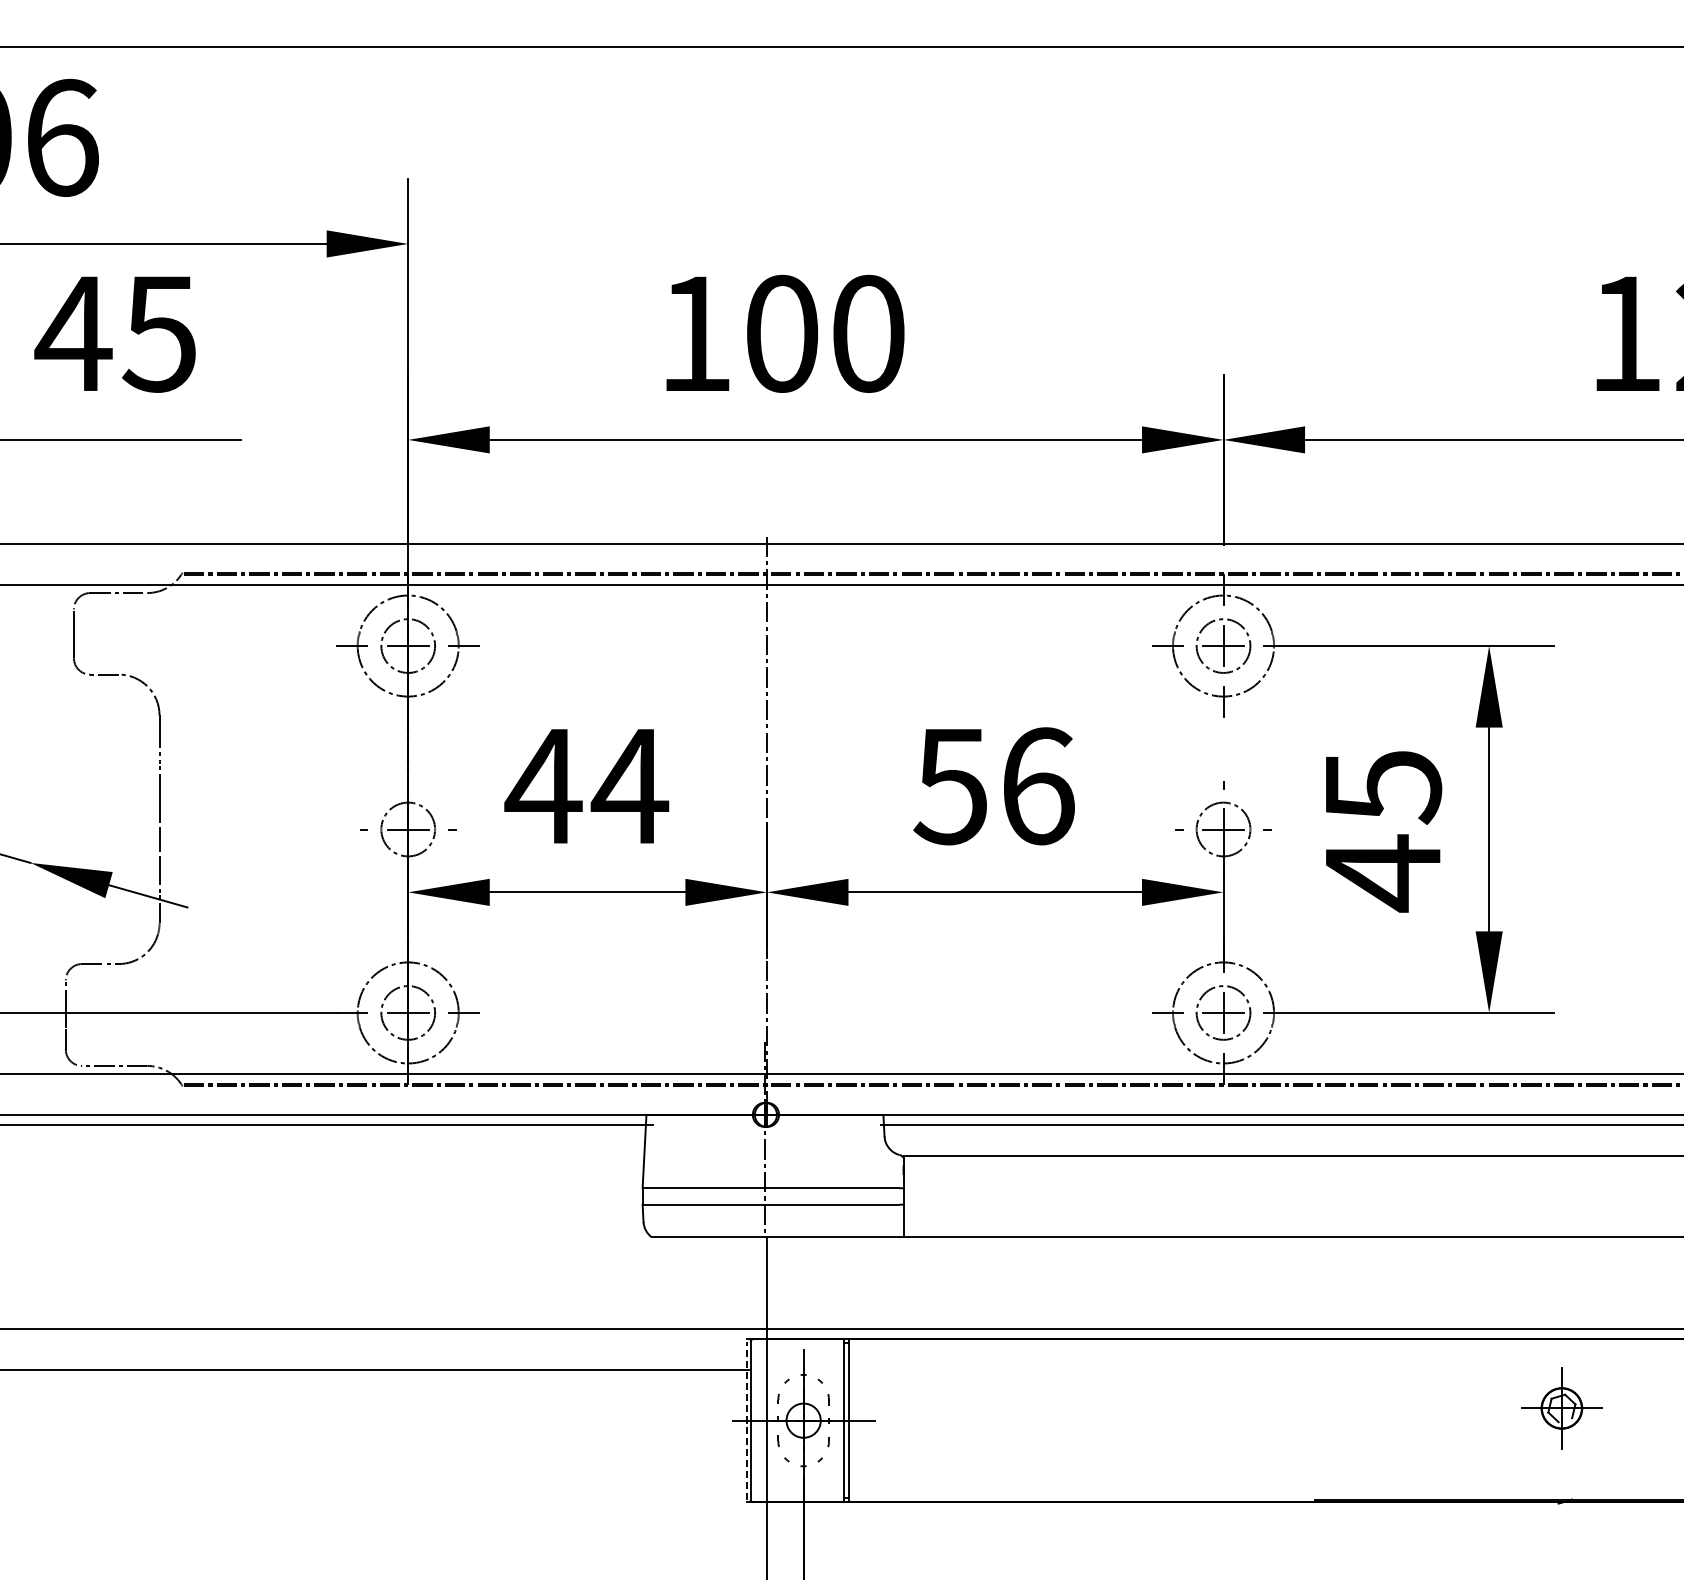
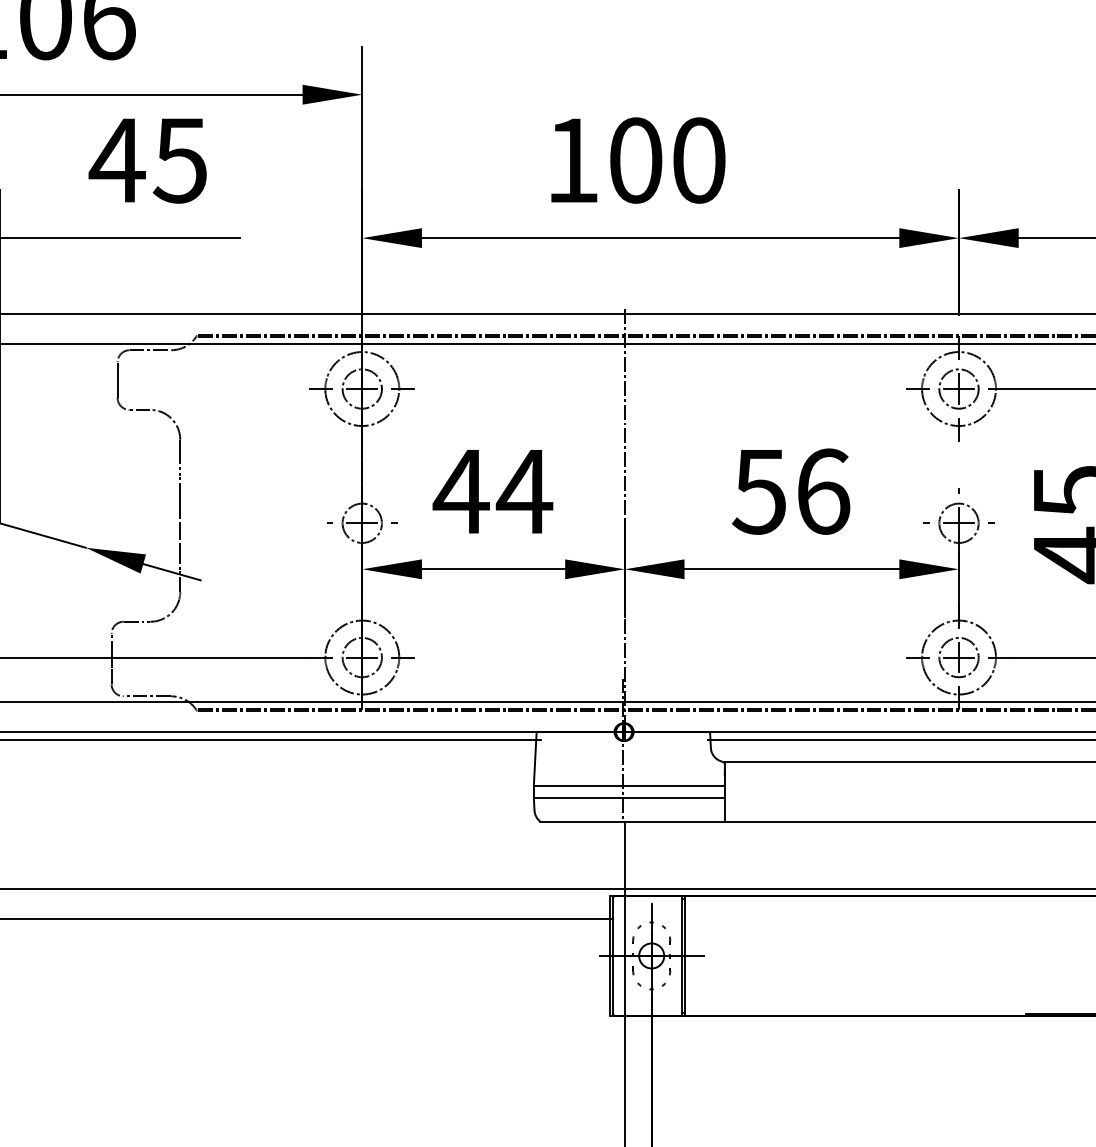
line: (746, 1420) -> (609, 955), dashed -> solid

